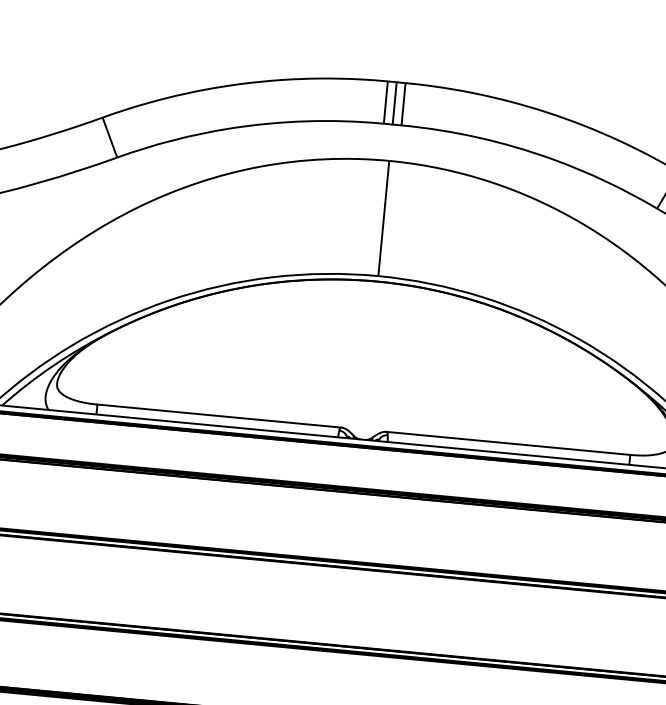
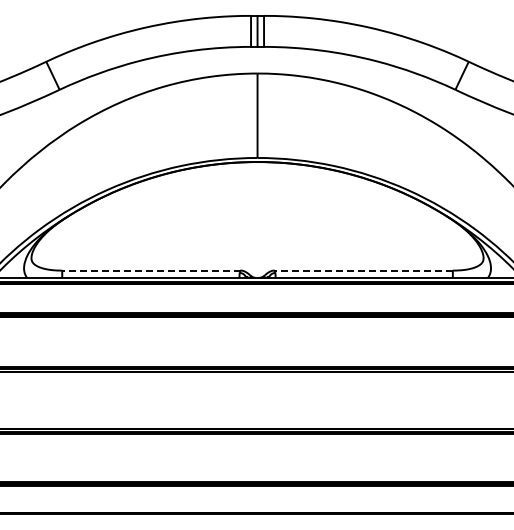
line: (219, 415) -> (151, 270), solid -> dashed
line: (508, 443) -> (363, 270), solid -> dashed

